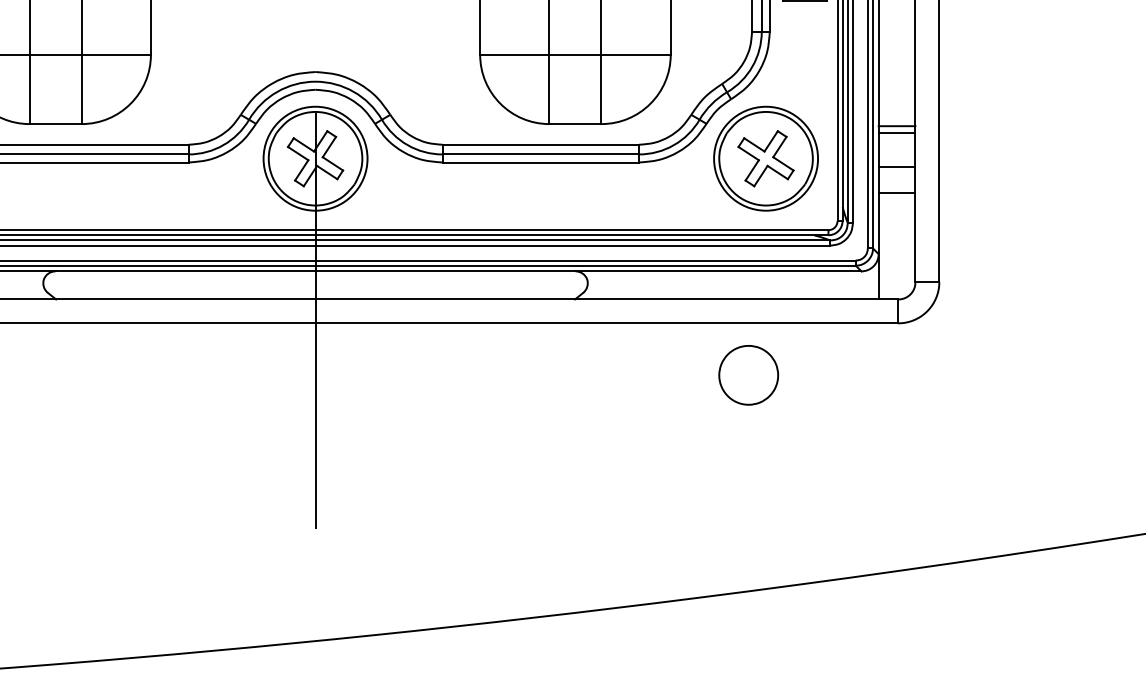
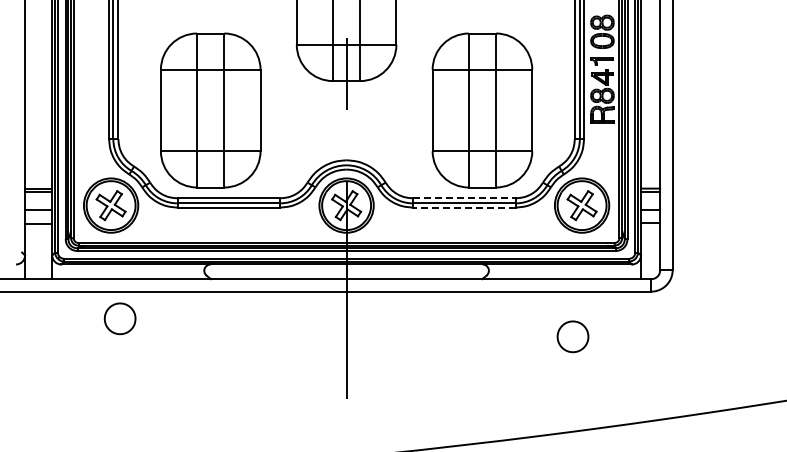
line: (541, 145) -> (464, 198), solid -> dashed
line: (539, 162) -> (463, 207), solid -> dashed
part: (747, 374) -> (572, 336), moved

